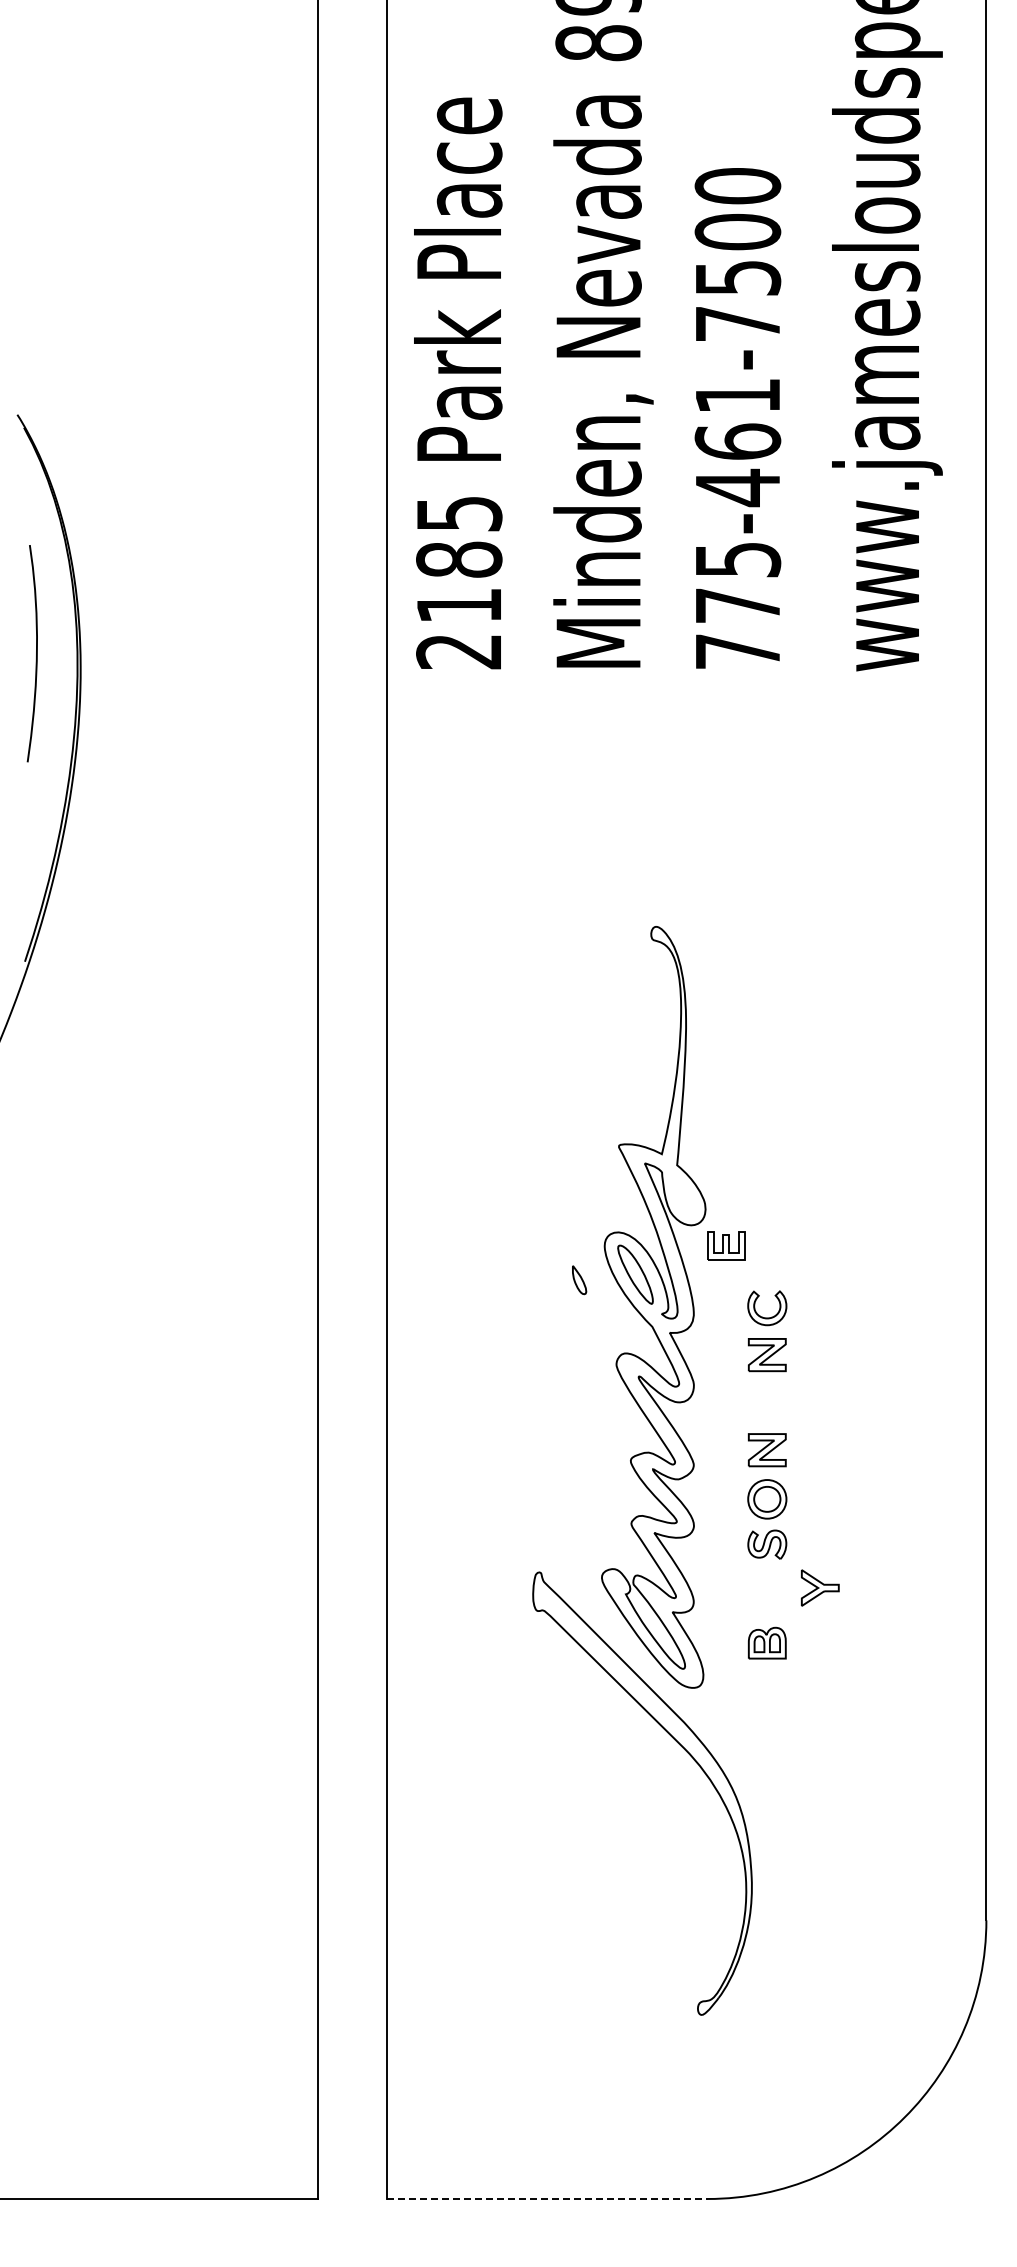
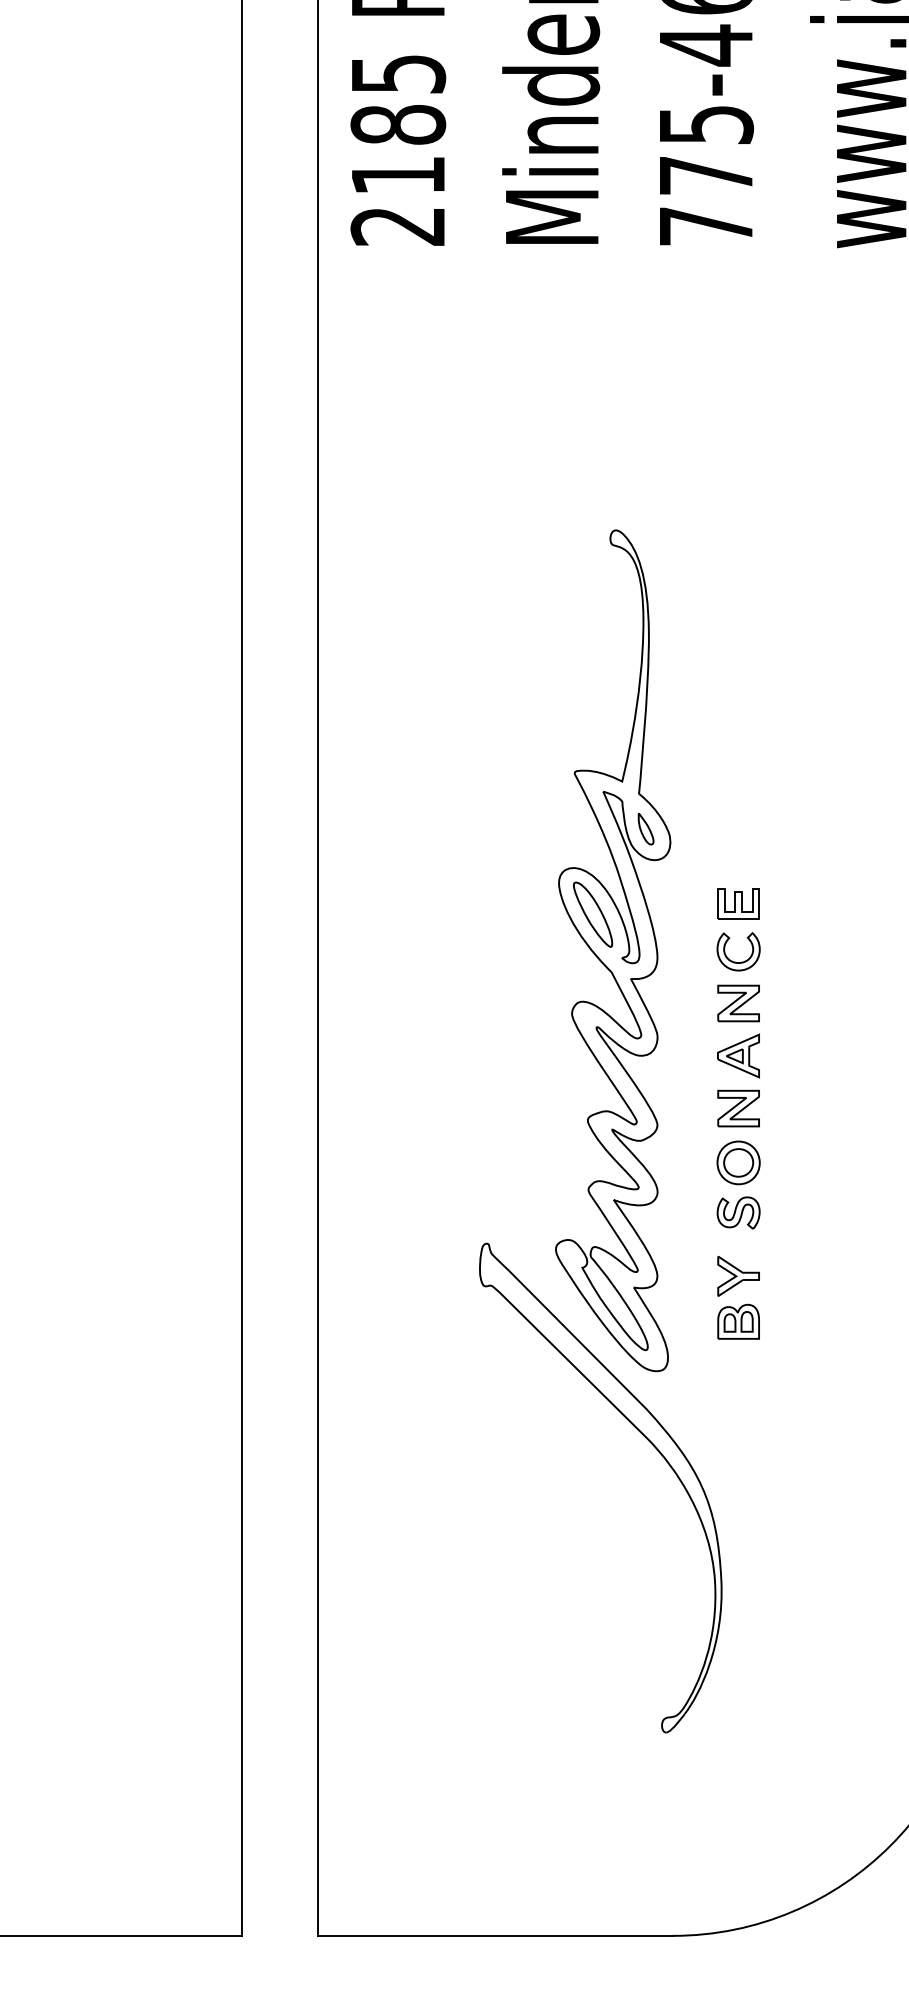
part: (726, 1245) -> (738, 903), moved
part: (579, 1280) -> (646, 829), moved
part: (766, 1402) -> (737, 1055), added
part: (820, 1587) -> (738, 1275), moved
line: (547, 2198) -> (495, 1935), dashed -> solid

